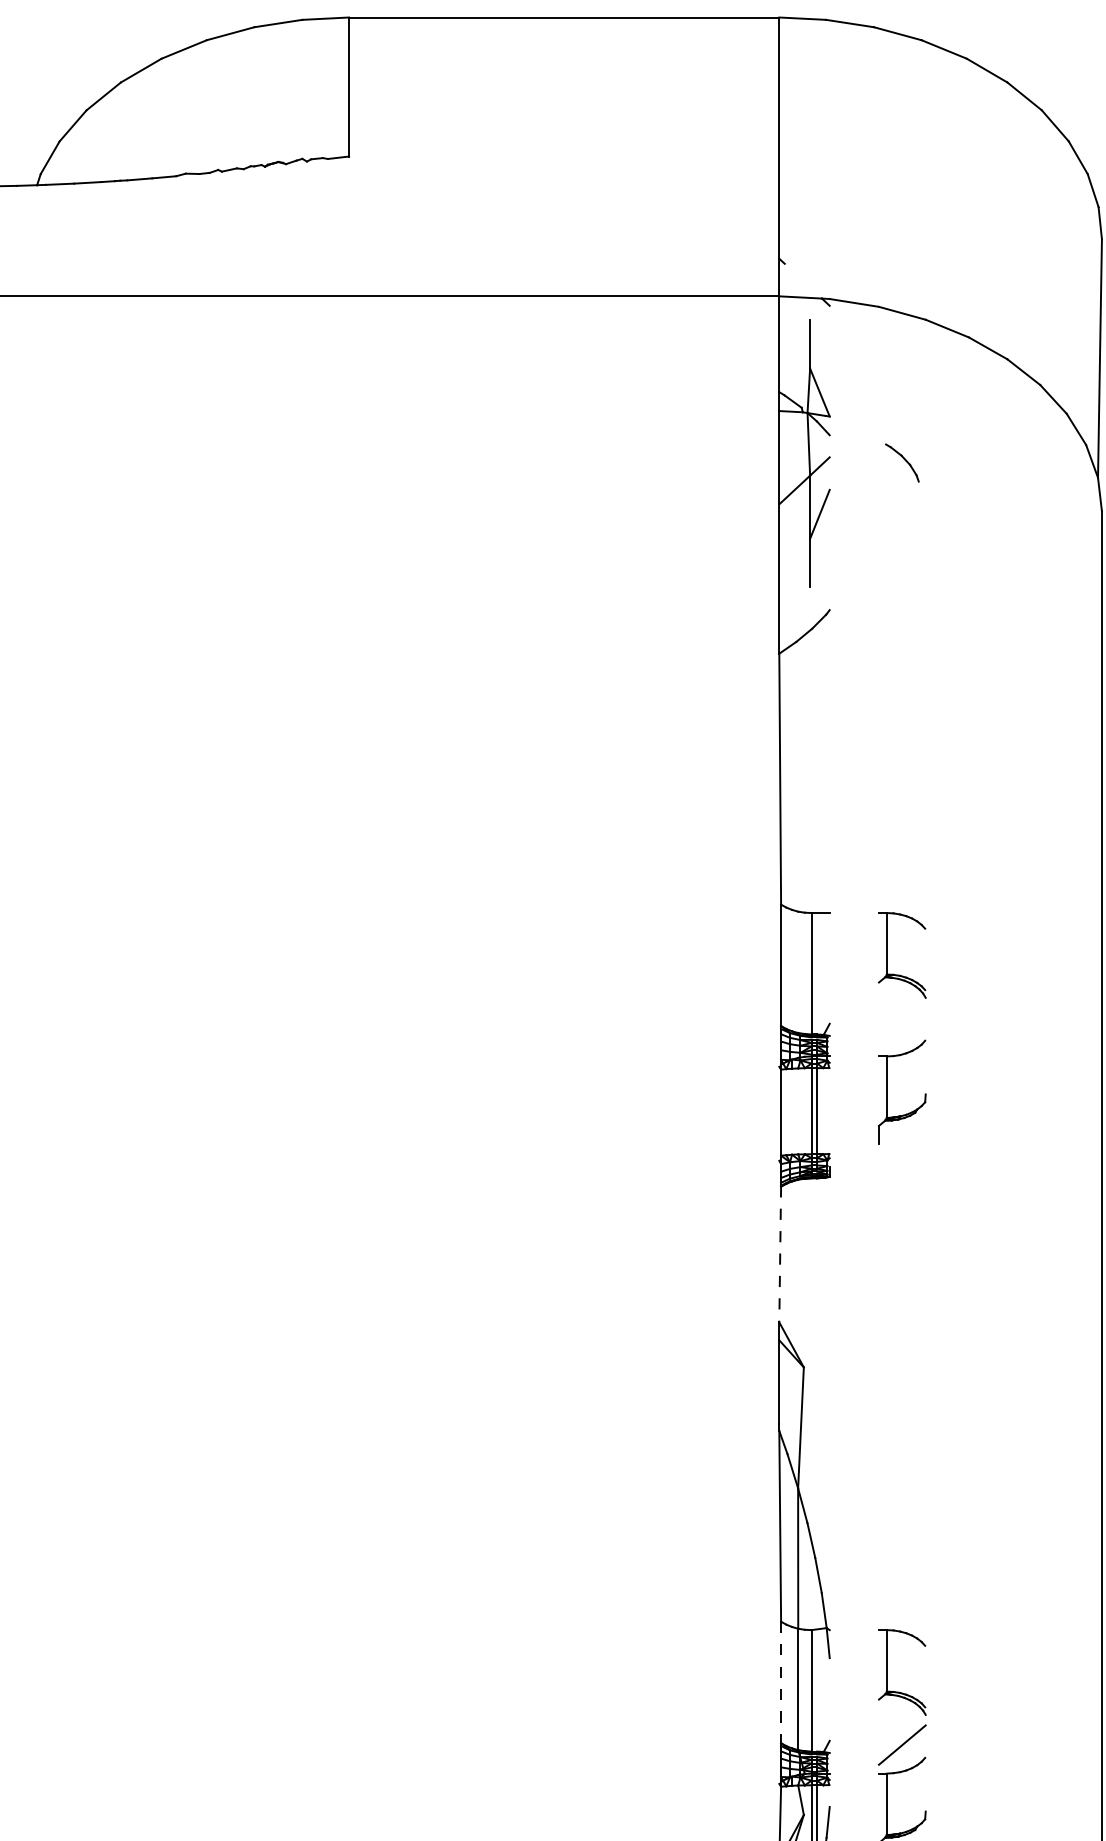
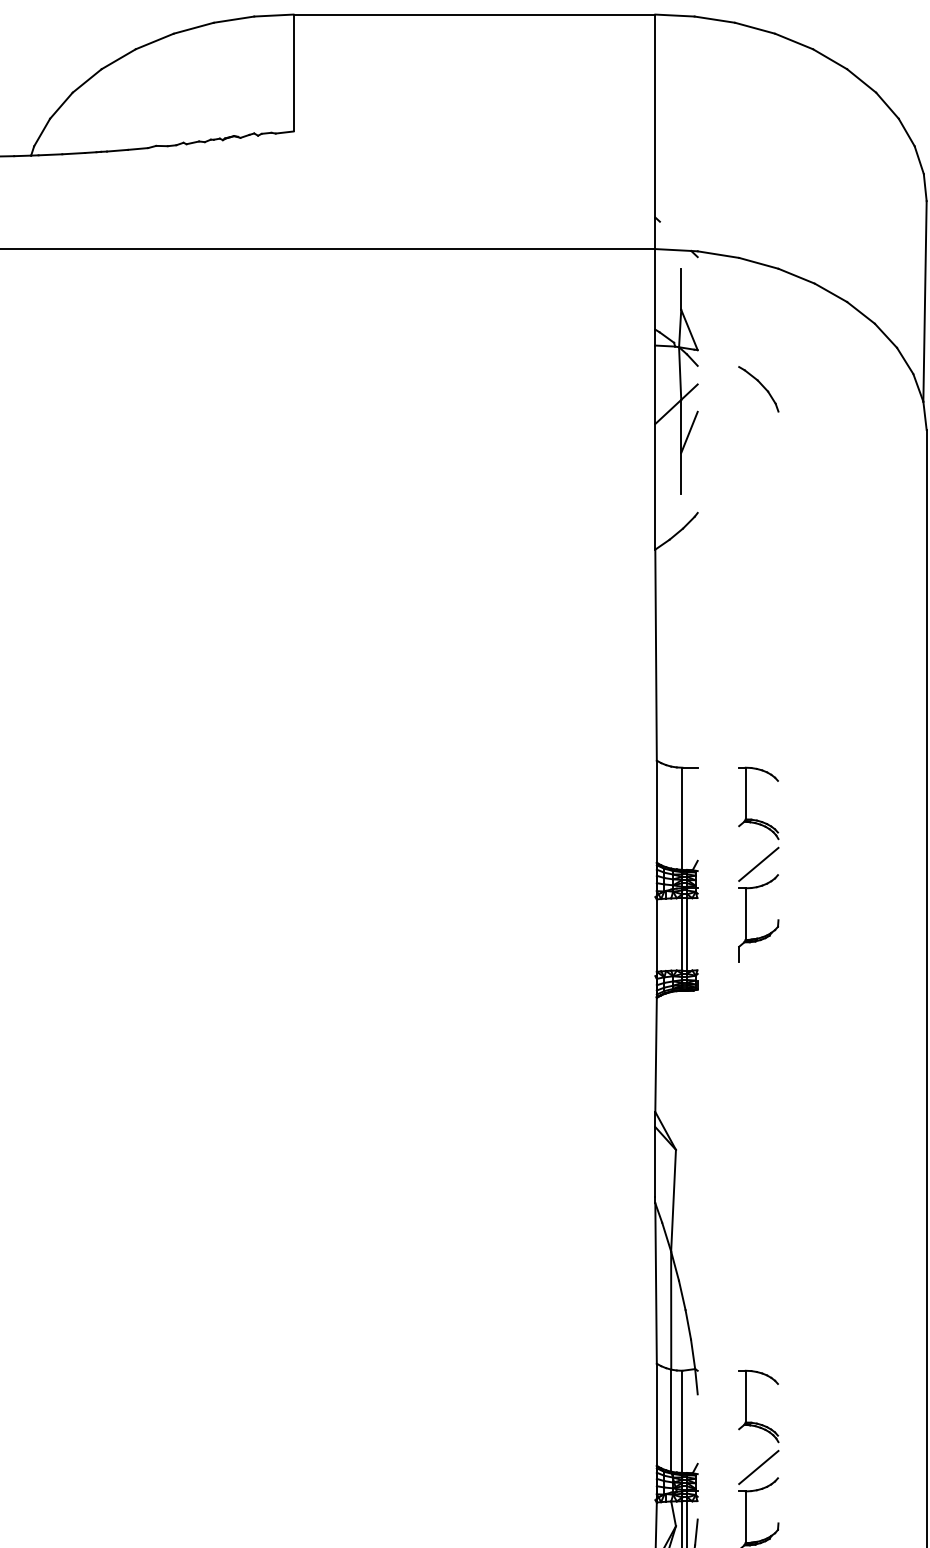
part: (902, 462) -> (758, 388), size x1.43
line: (902, 1027) -> (758, 863), added
line: (780, 1254) -> (656, 1054), dashed -> solid
line: (781, 1682) -> (657, 1414), dashed -> solid

